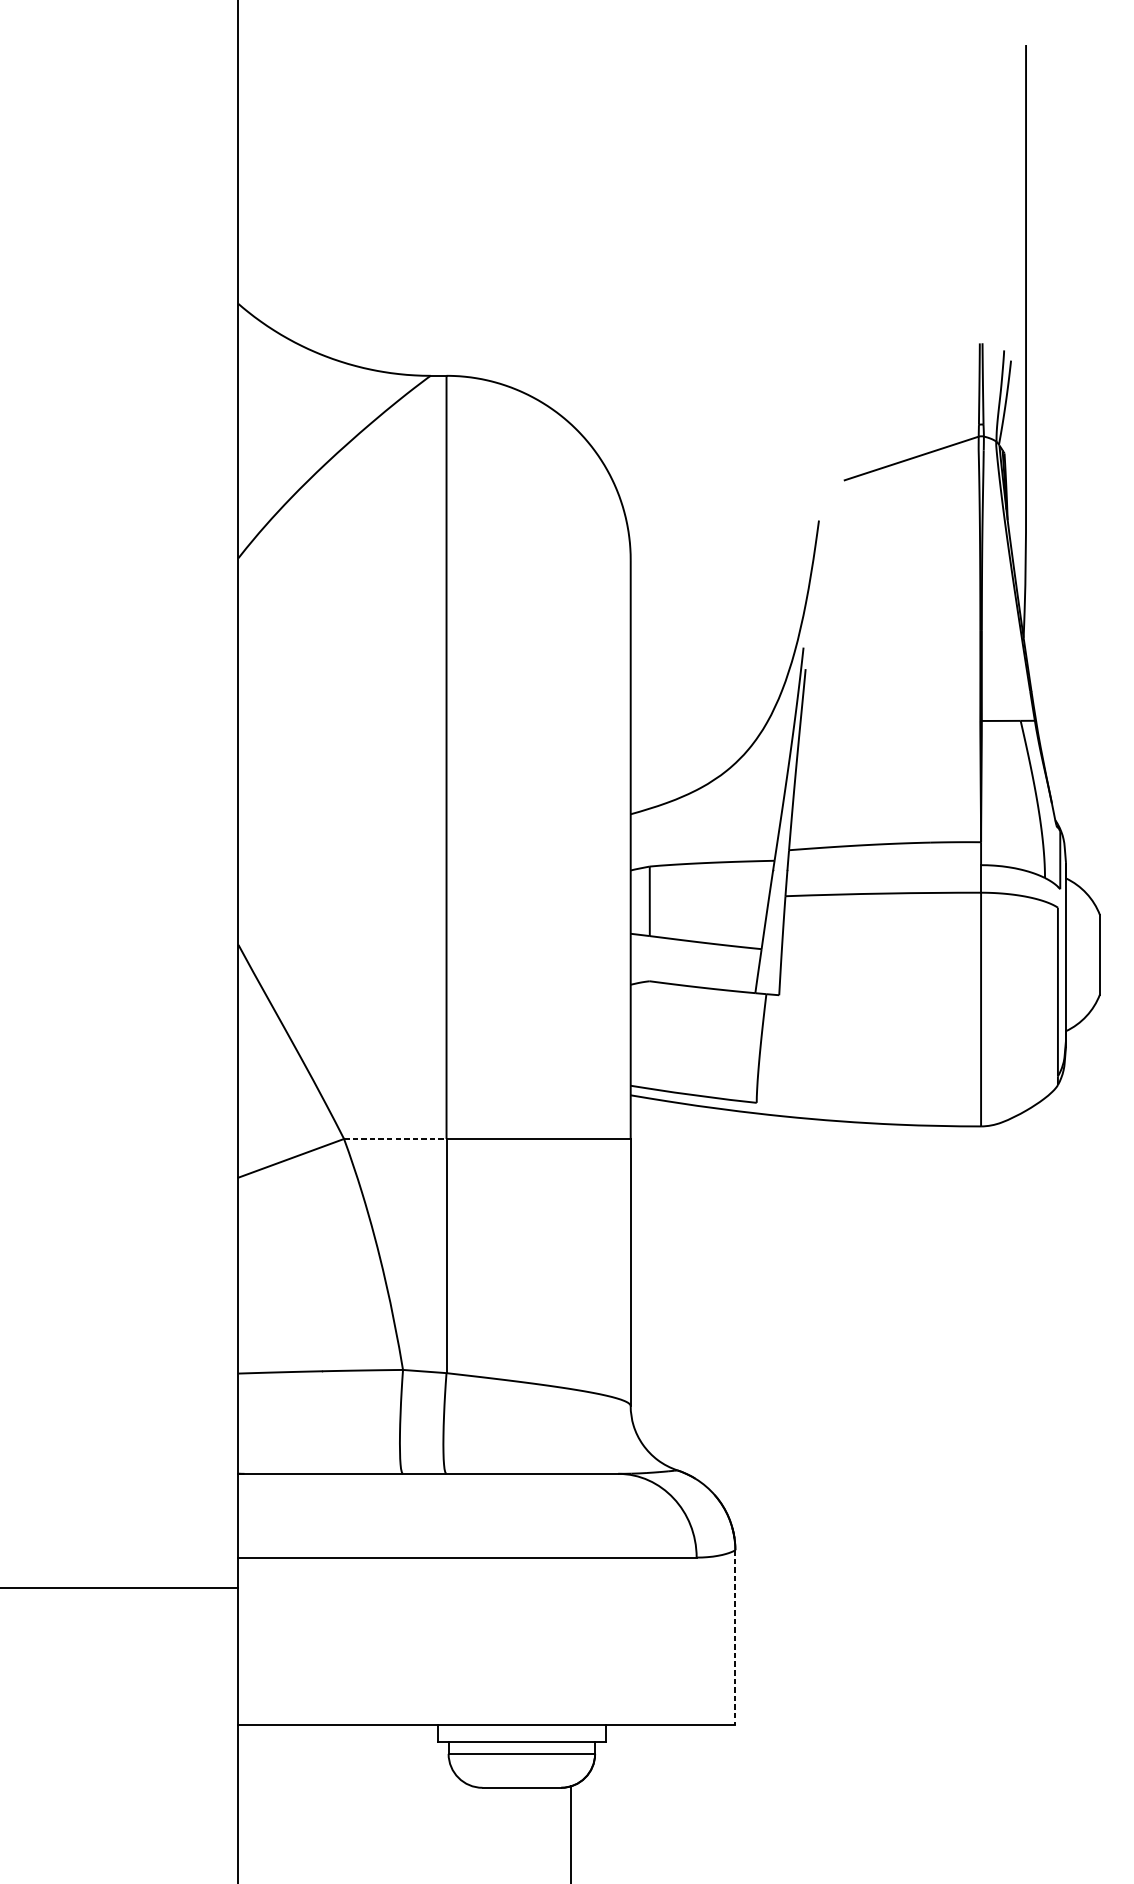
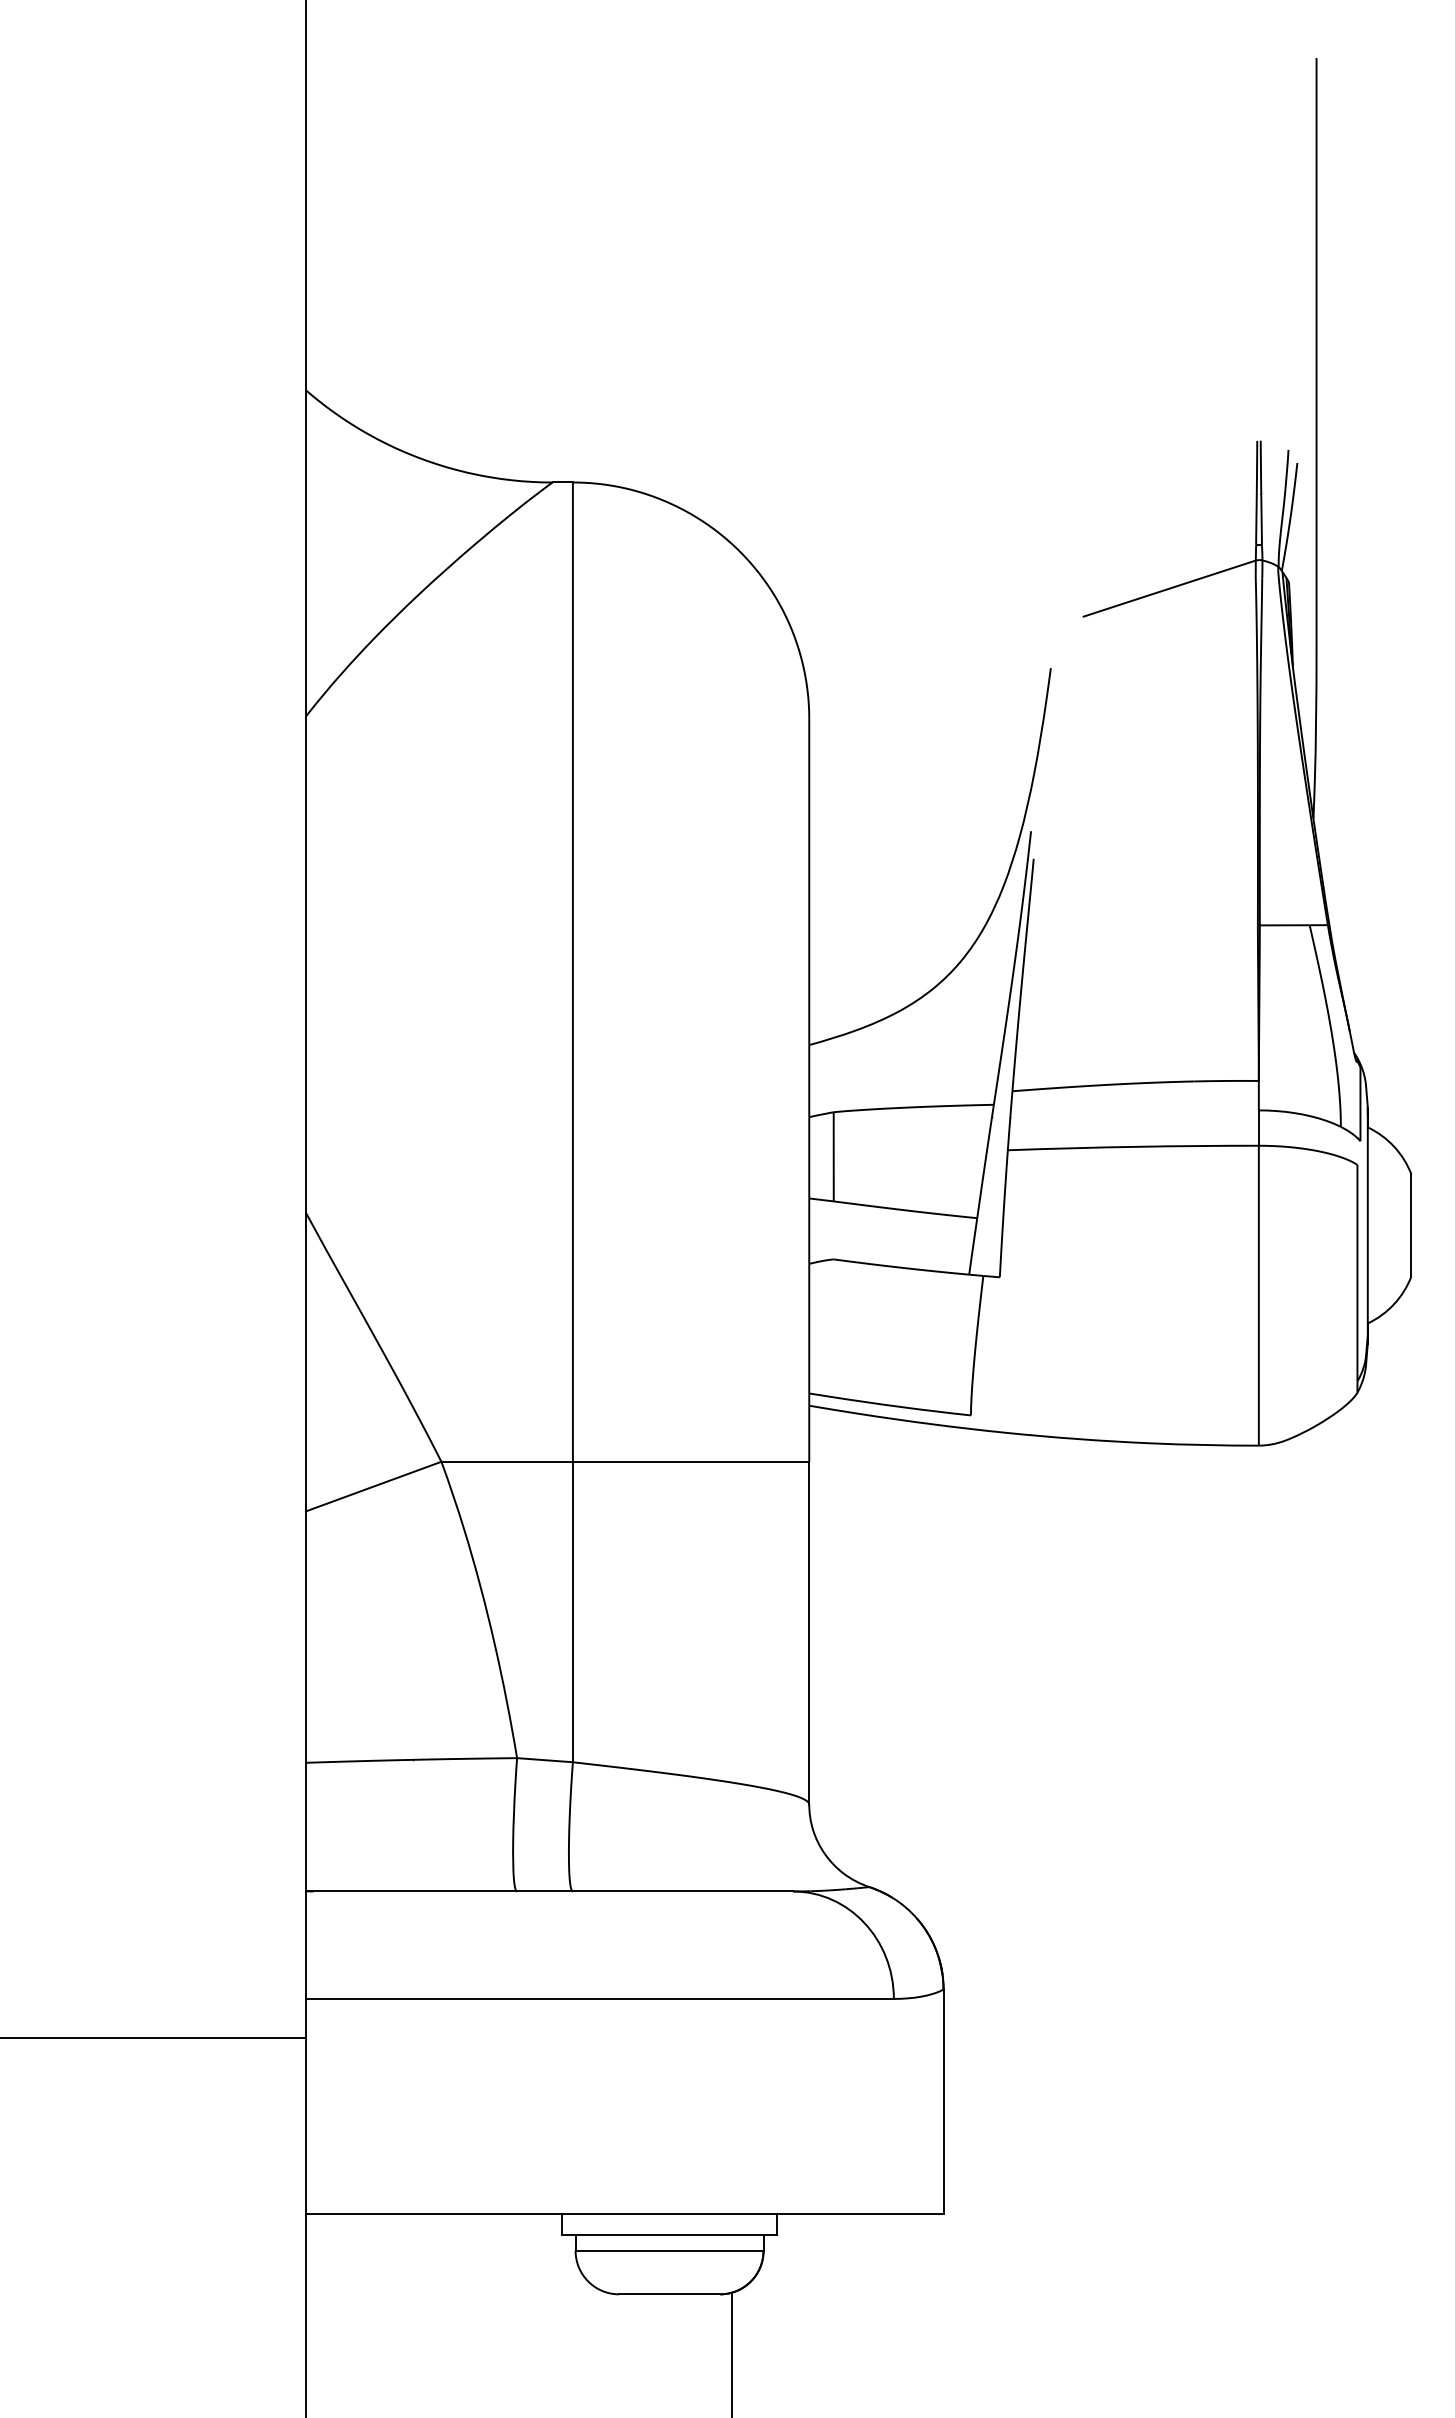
line: (395, 1138) -> (507, 1461), dashed -> solid
line: (735, 1638) -> (943, 2102), dashed -> solid

